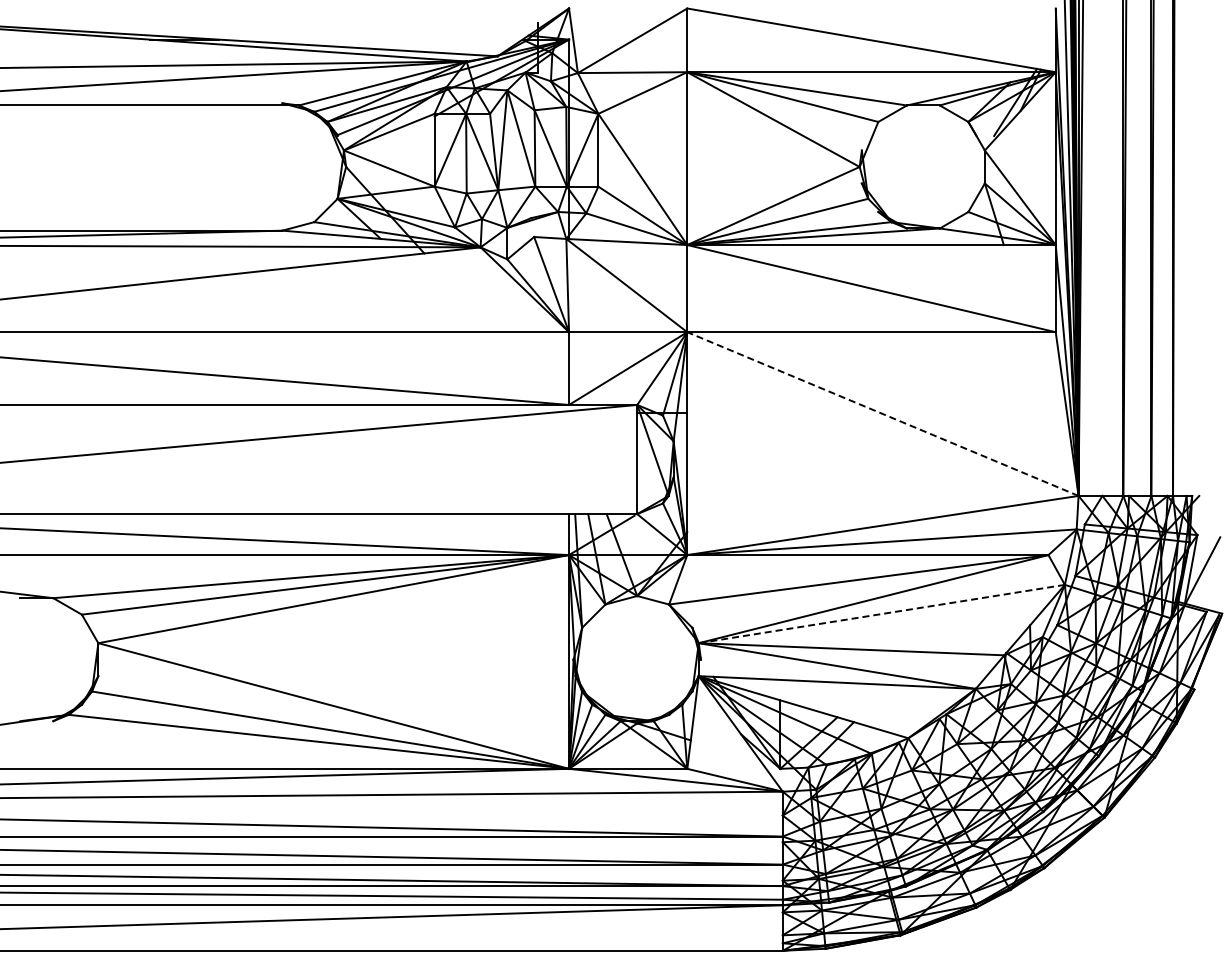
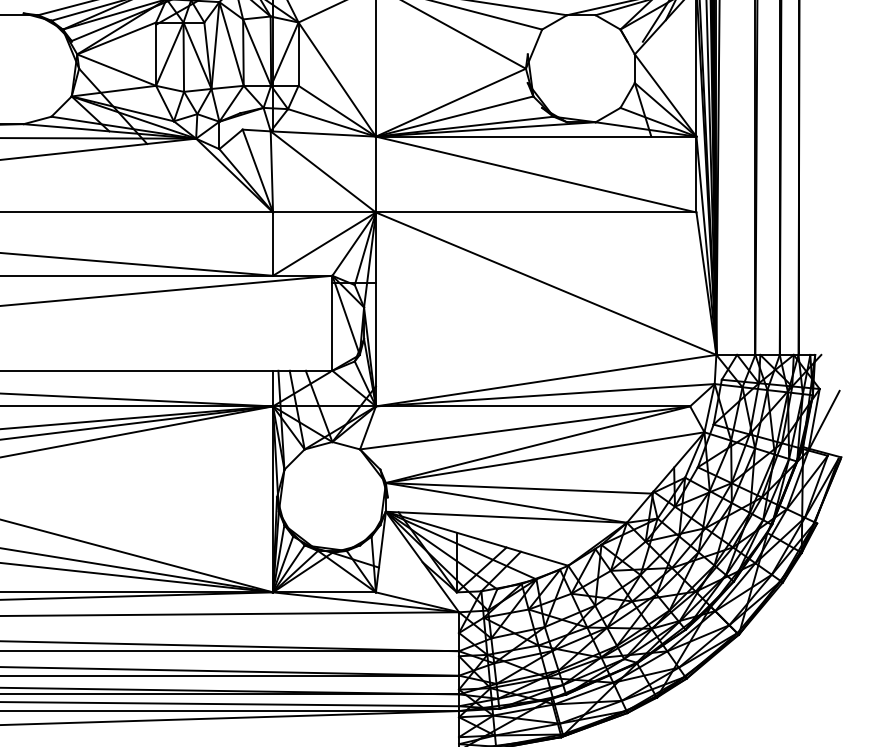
line: (882, 413) -> (545, 283), dashed -> solid
line: (881, 614) -> (544, 458), dashed -> solid

